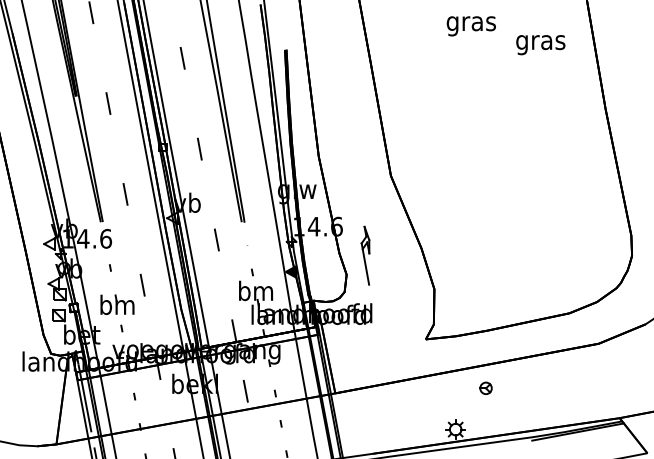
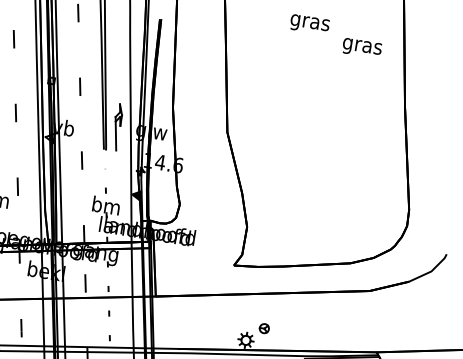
part: (365, 255) -> (117, 127), moved
part: (485, 387) -> (264, 327), moved

